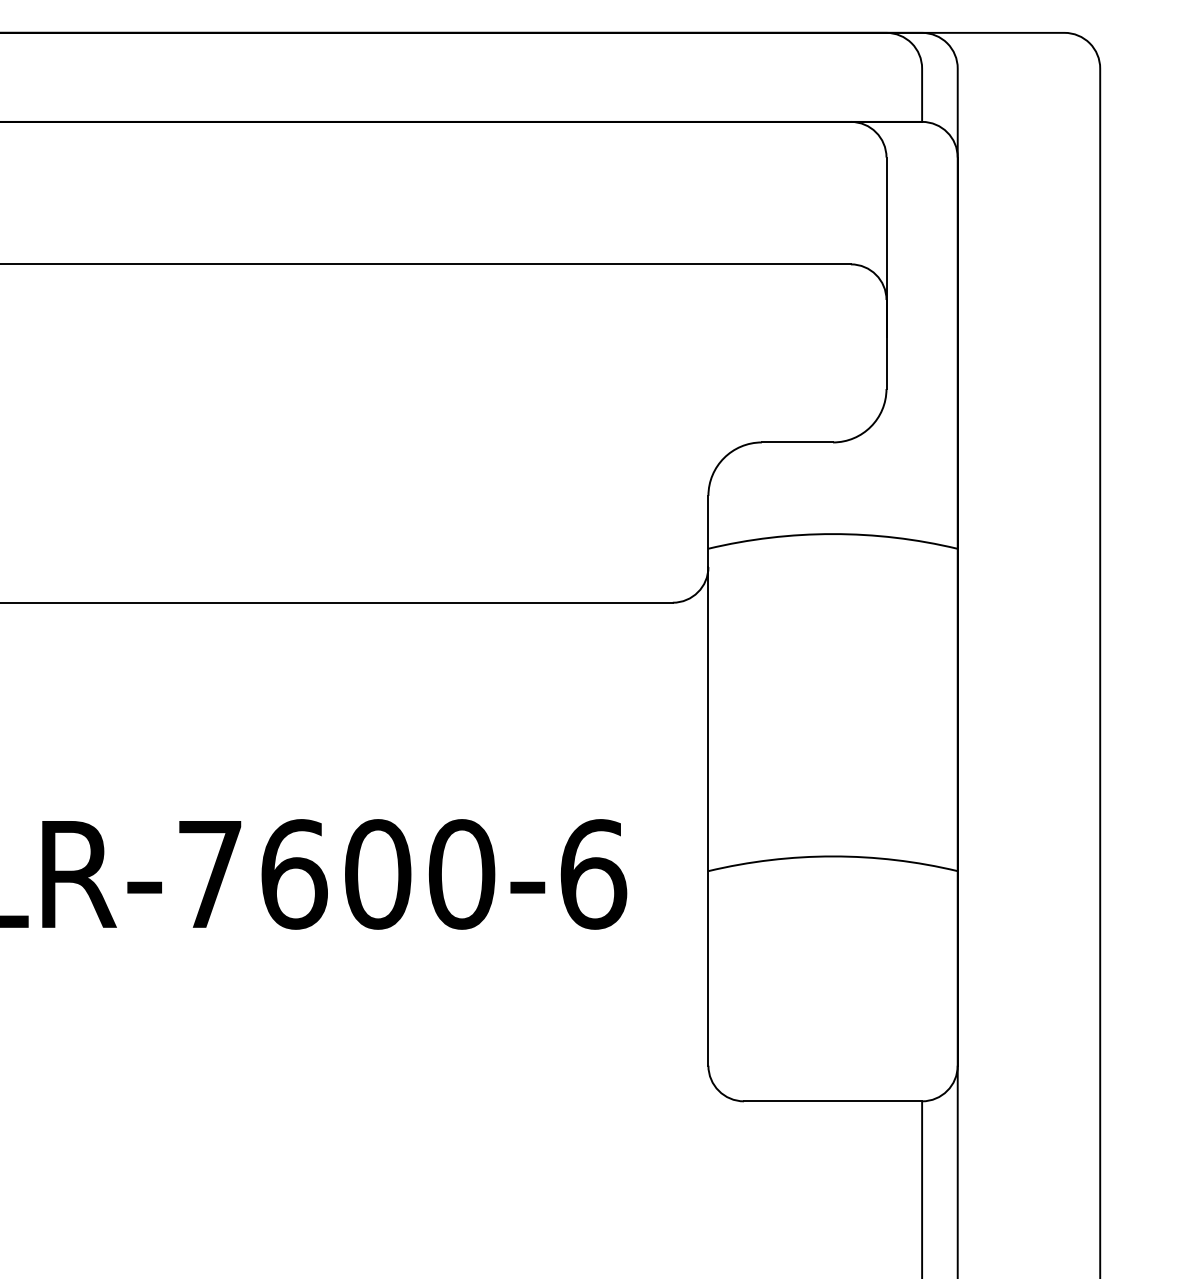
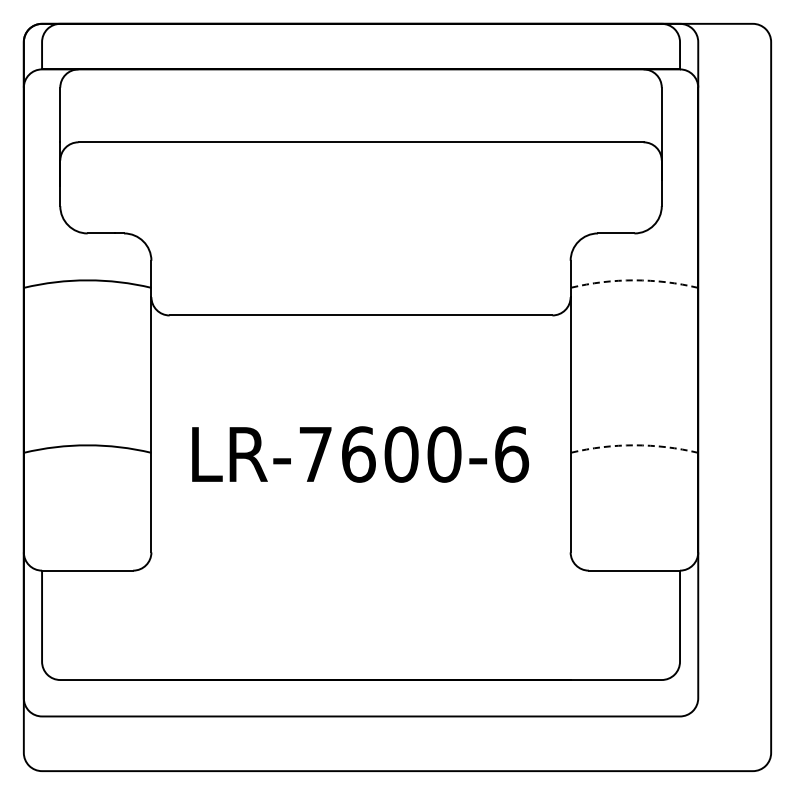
arc: (833, 534) -> (634, 280), solid -> dashed
arc: (833, 856) -> (634, 445), solid -> dashed

